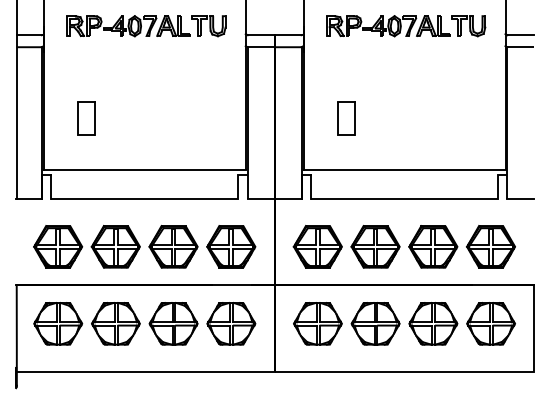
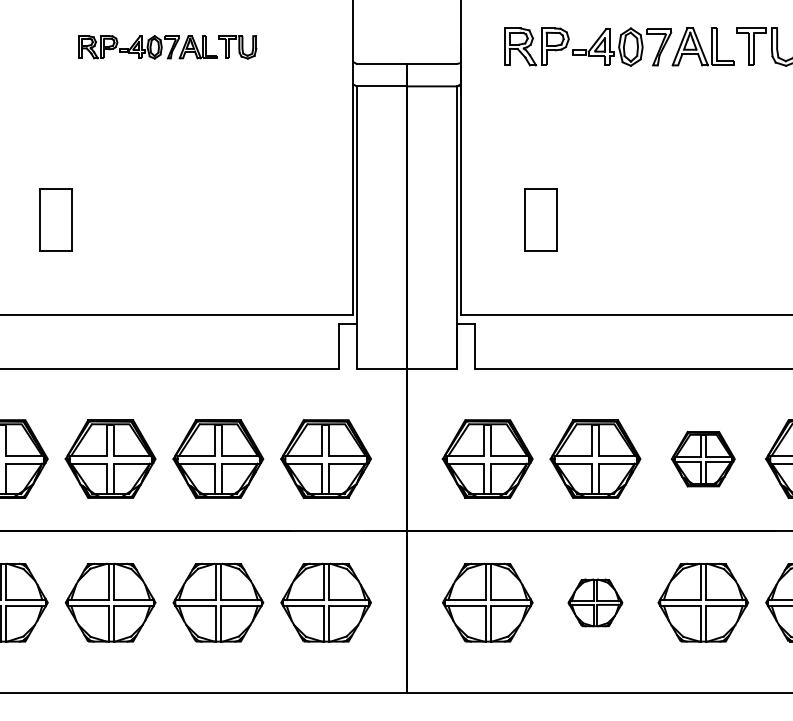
part: (146, 26) -> (167, 47), size x0.6
part: (433, 246) -> (703, 458), size x0.7
part: (375, 323) -> (595, 602), size x0.6

